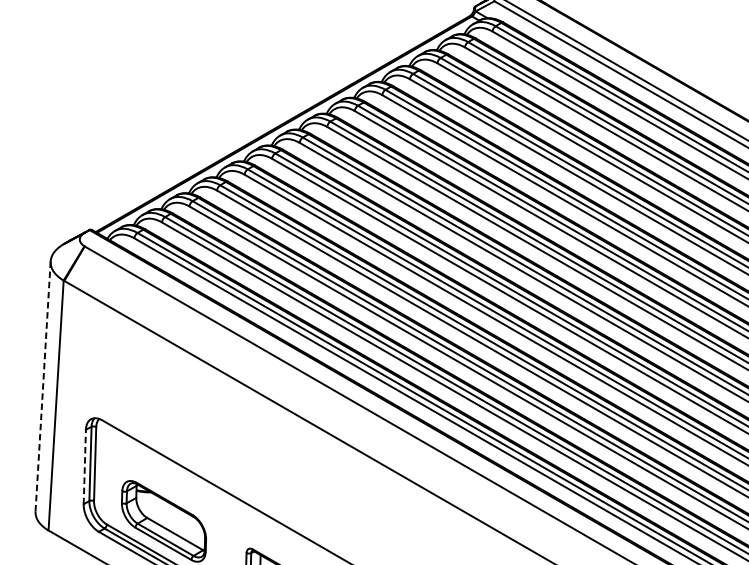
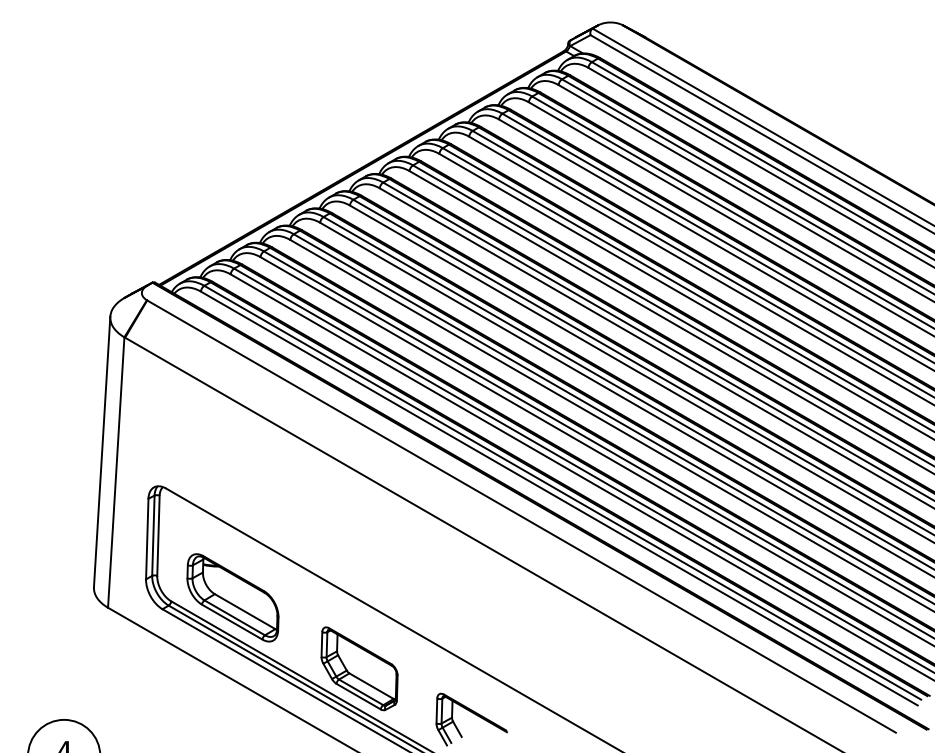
line: (43, 386) -> (102, 451), dashed -> solid
line: (85, 466) -> (147, 538), dashed -> solid

